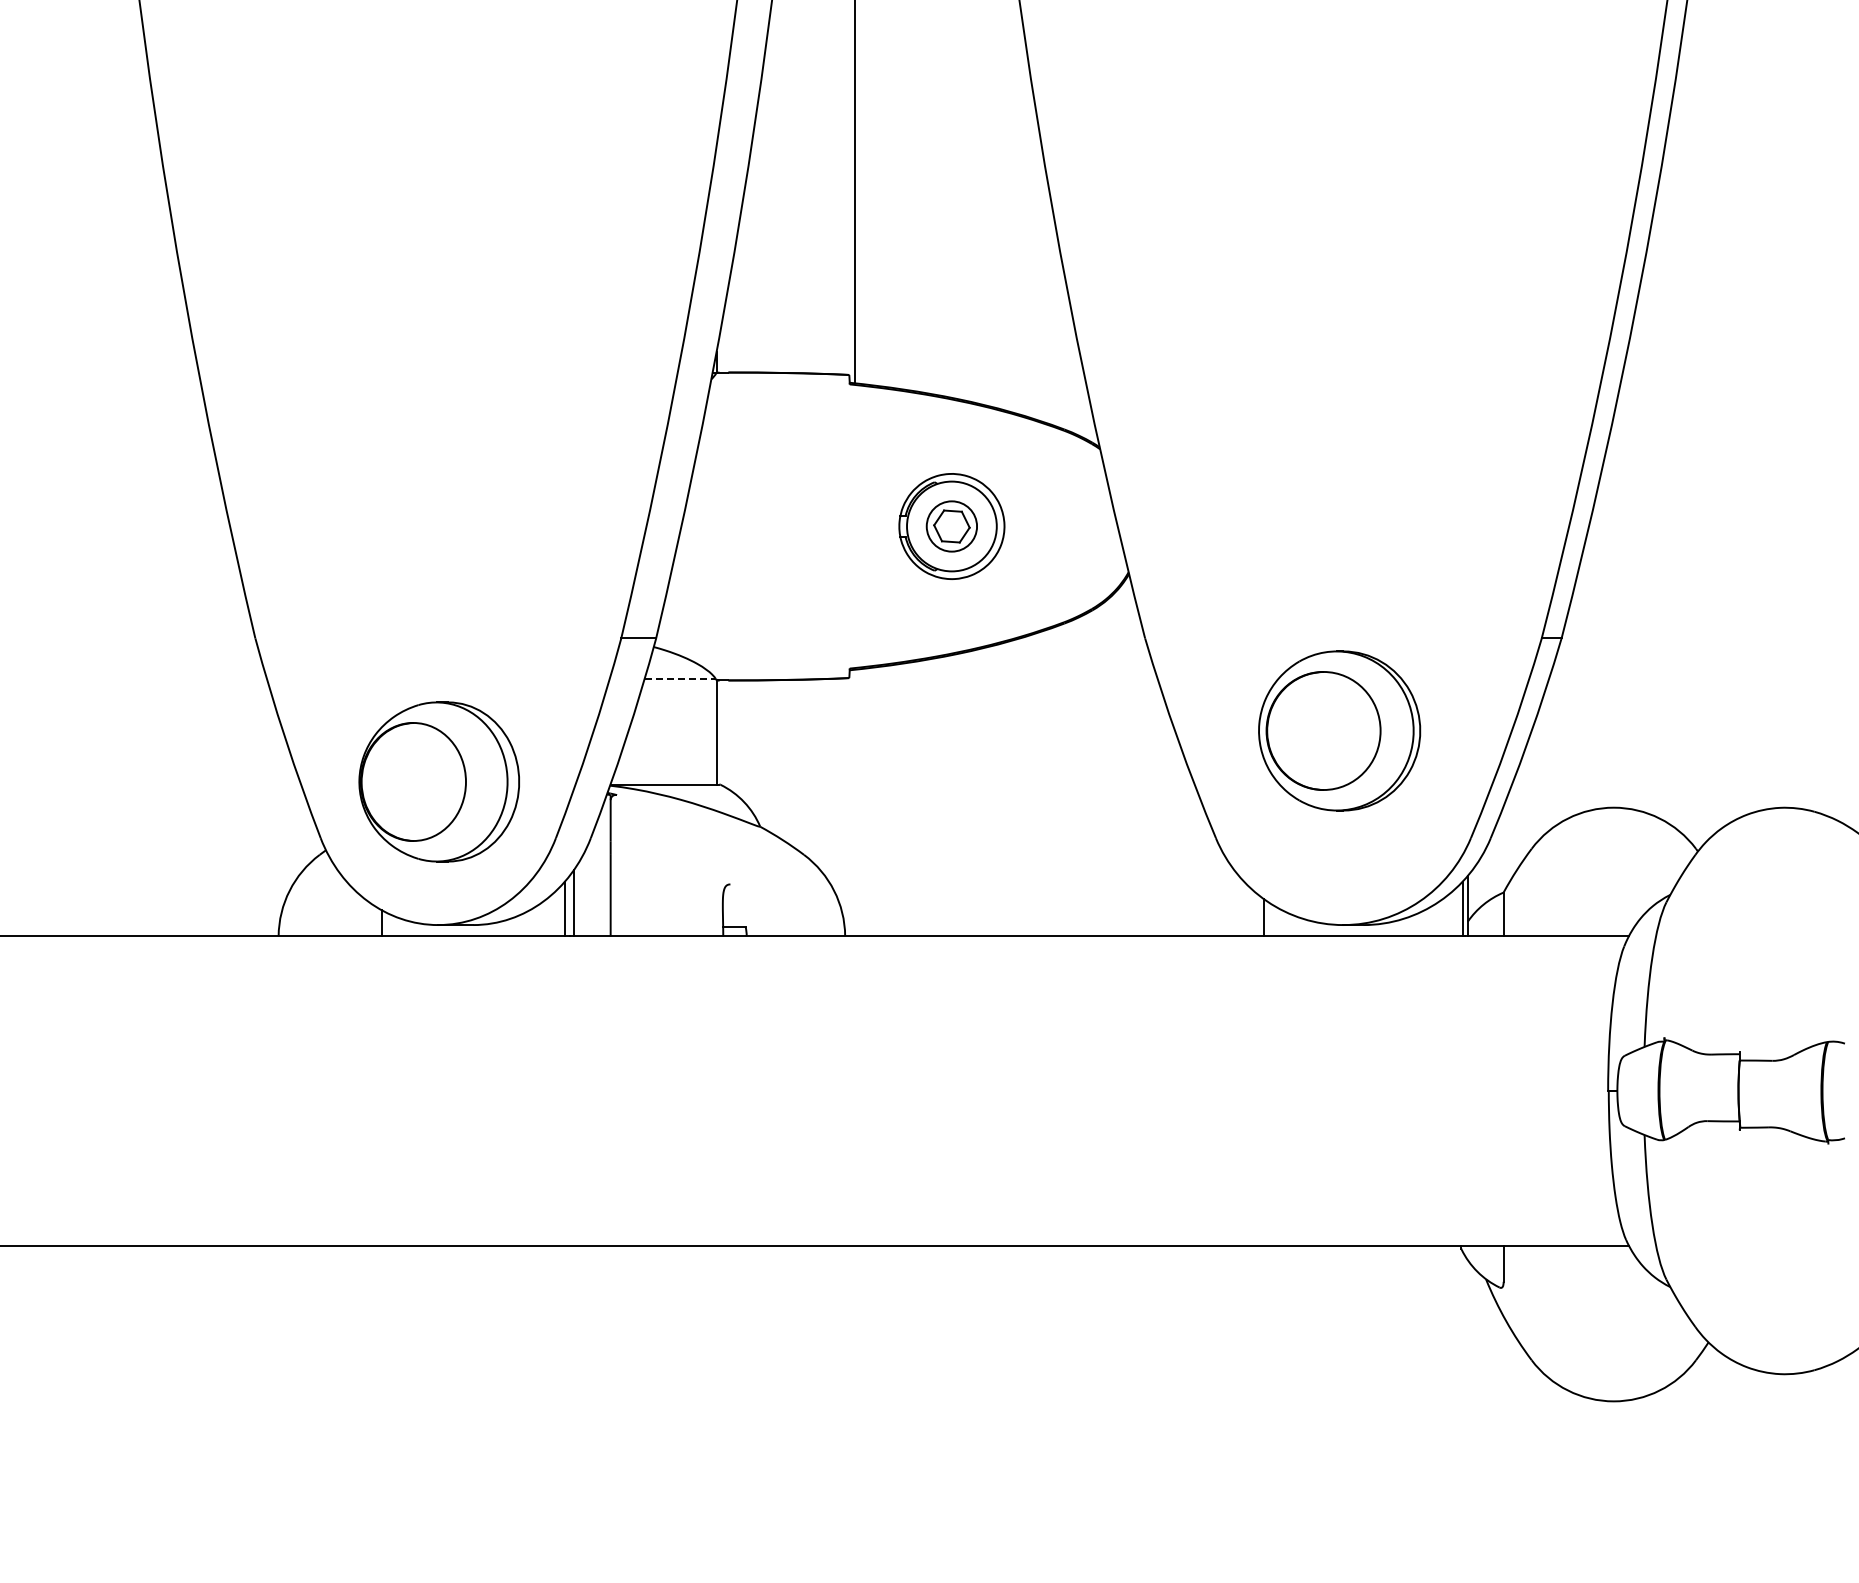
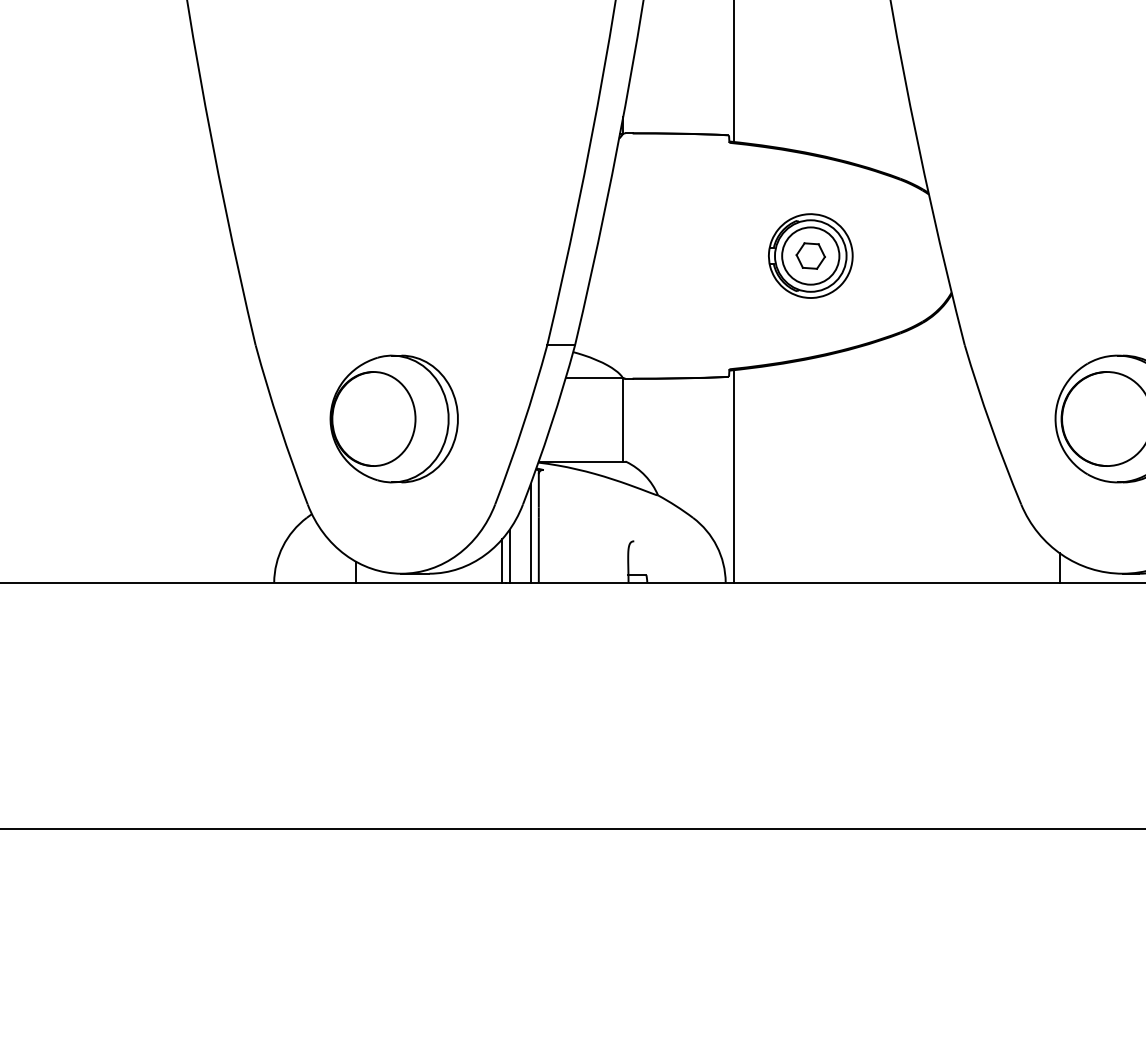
circle: (951, 526) -> (810, 256), size x1.43
line: (680, 679) -> (594, 377), dashed -> solid
part: (438, 781) -> (393, 418), moved
line: (855, 802) -> (733, 476), added
line: (600, 874) -> (530, 533), added

